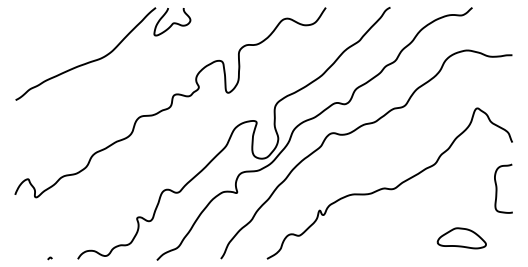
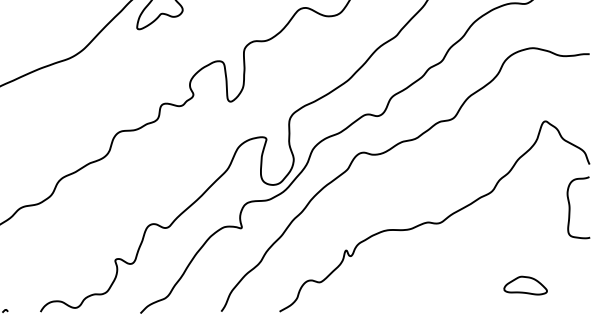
curve: (497, 188) -> (570, 207), moved
part: (461, 238) -> (525, 285), size x0.7

